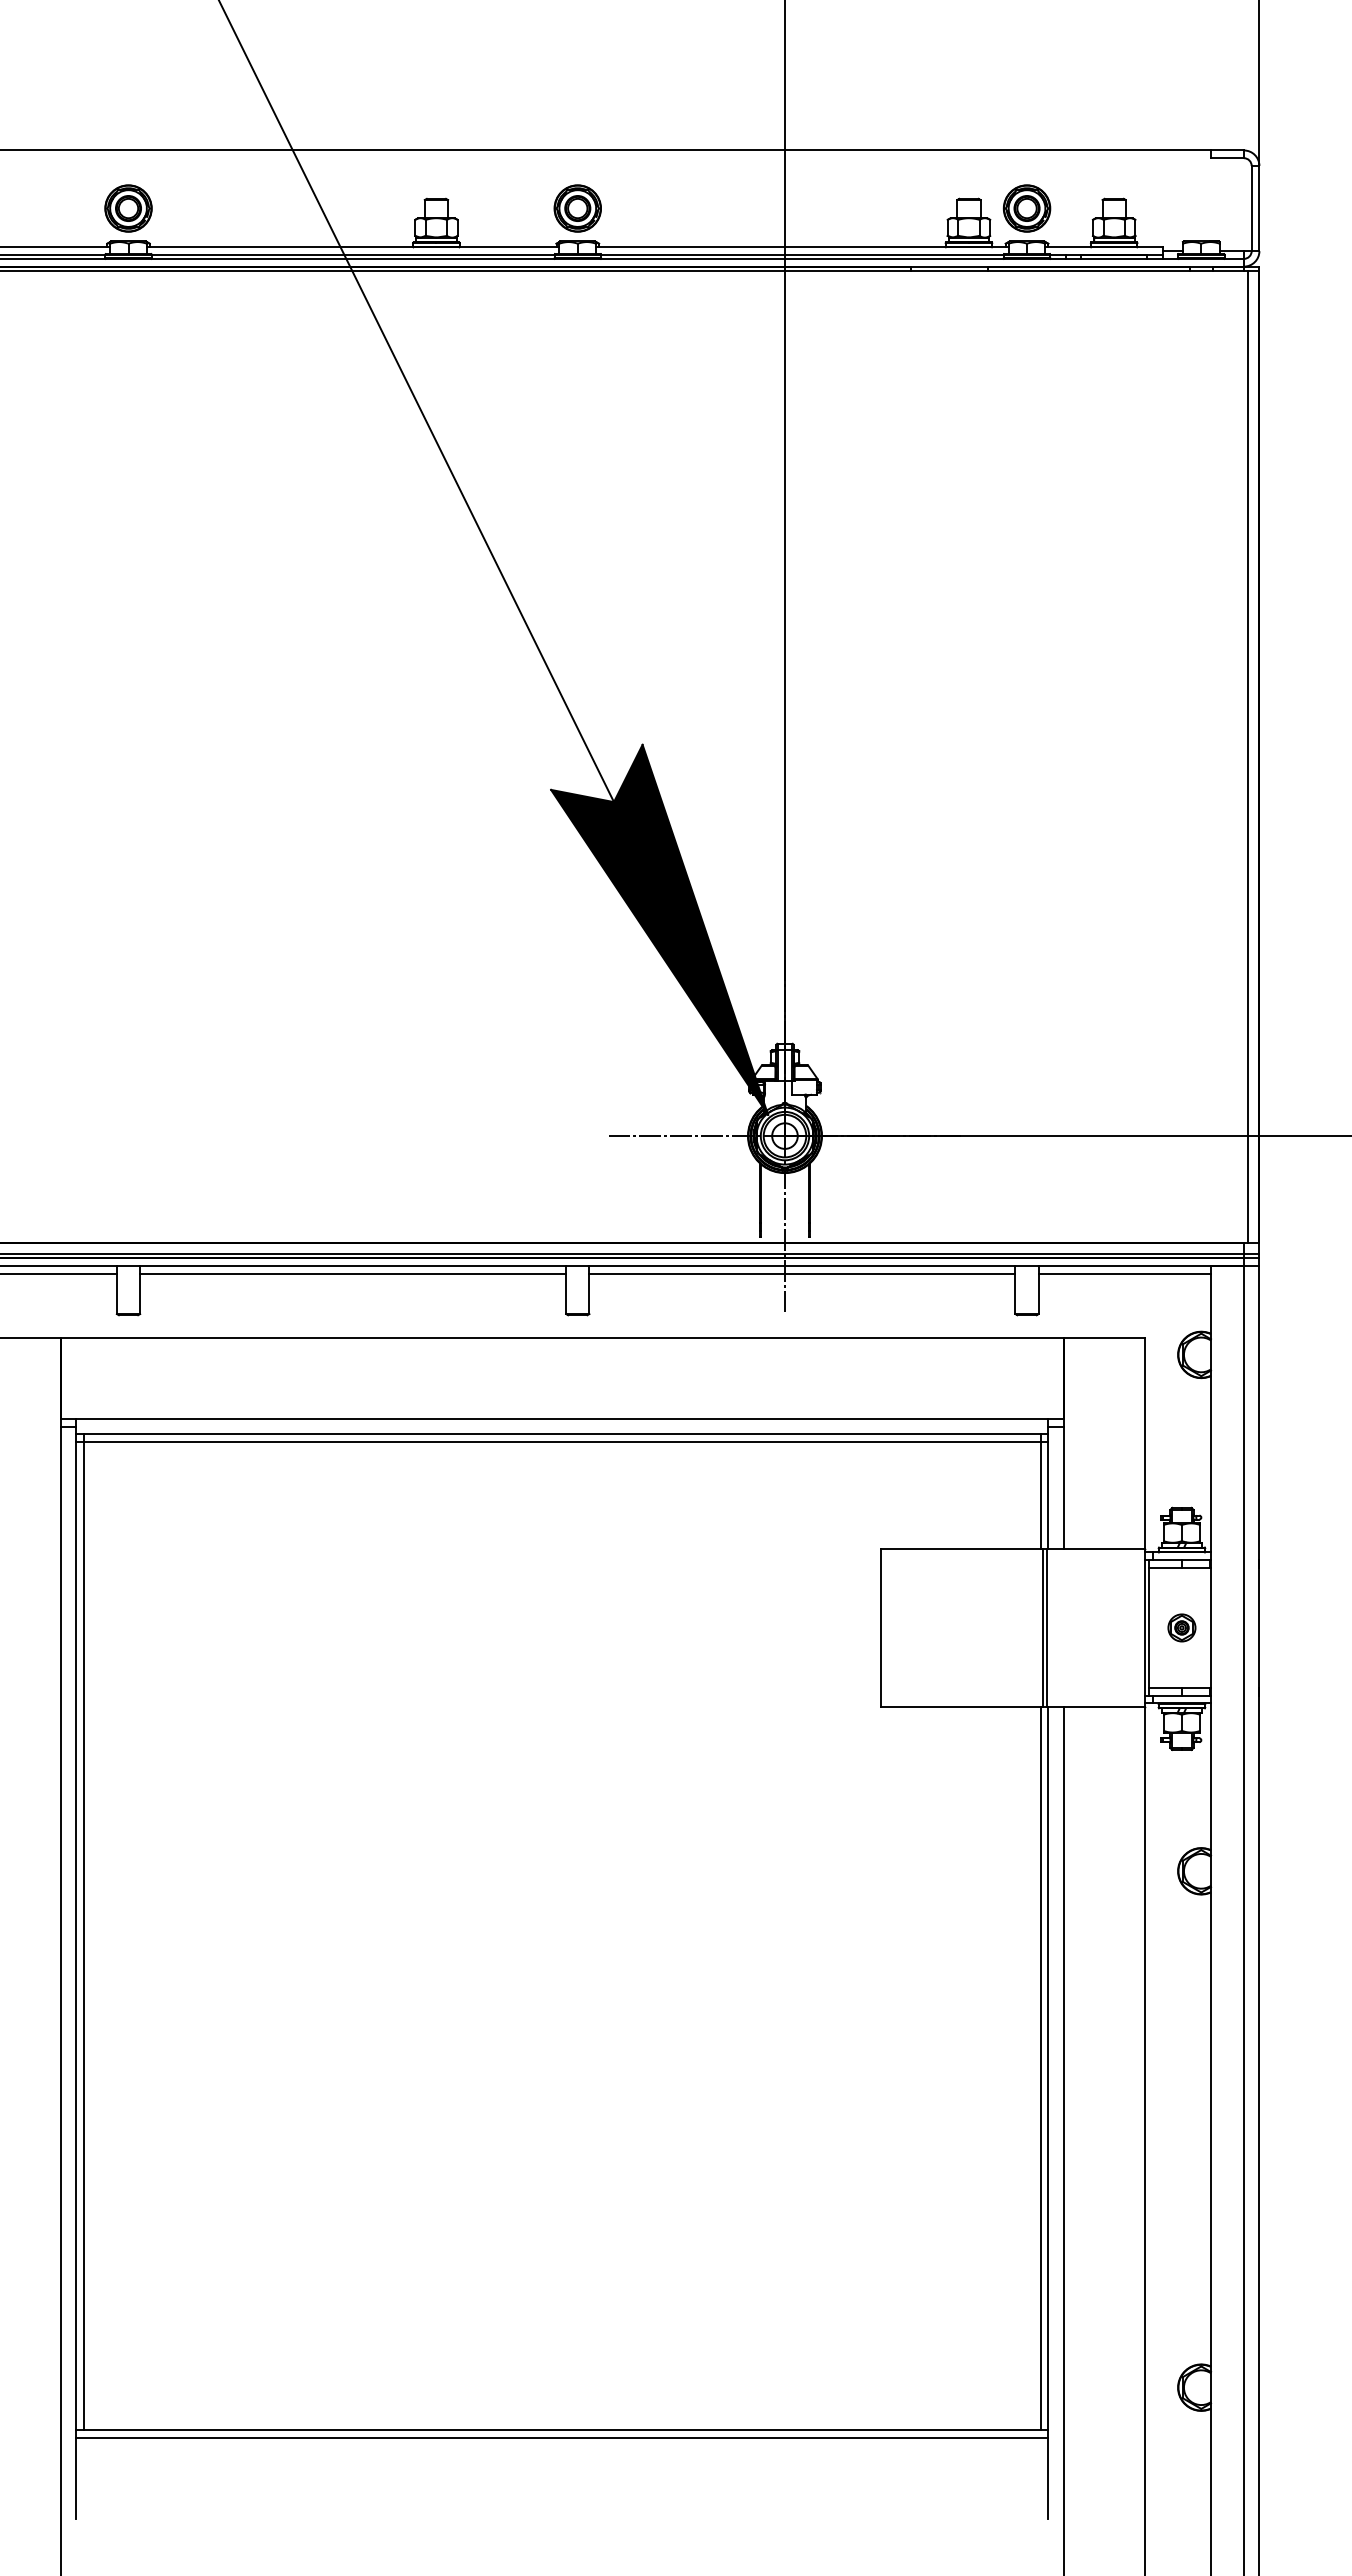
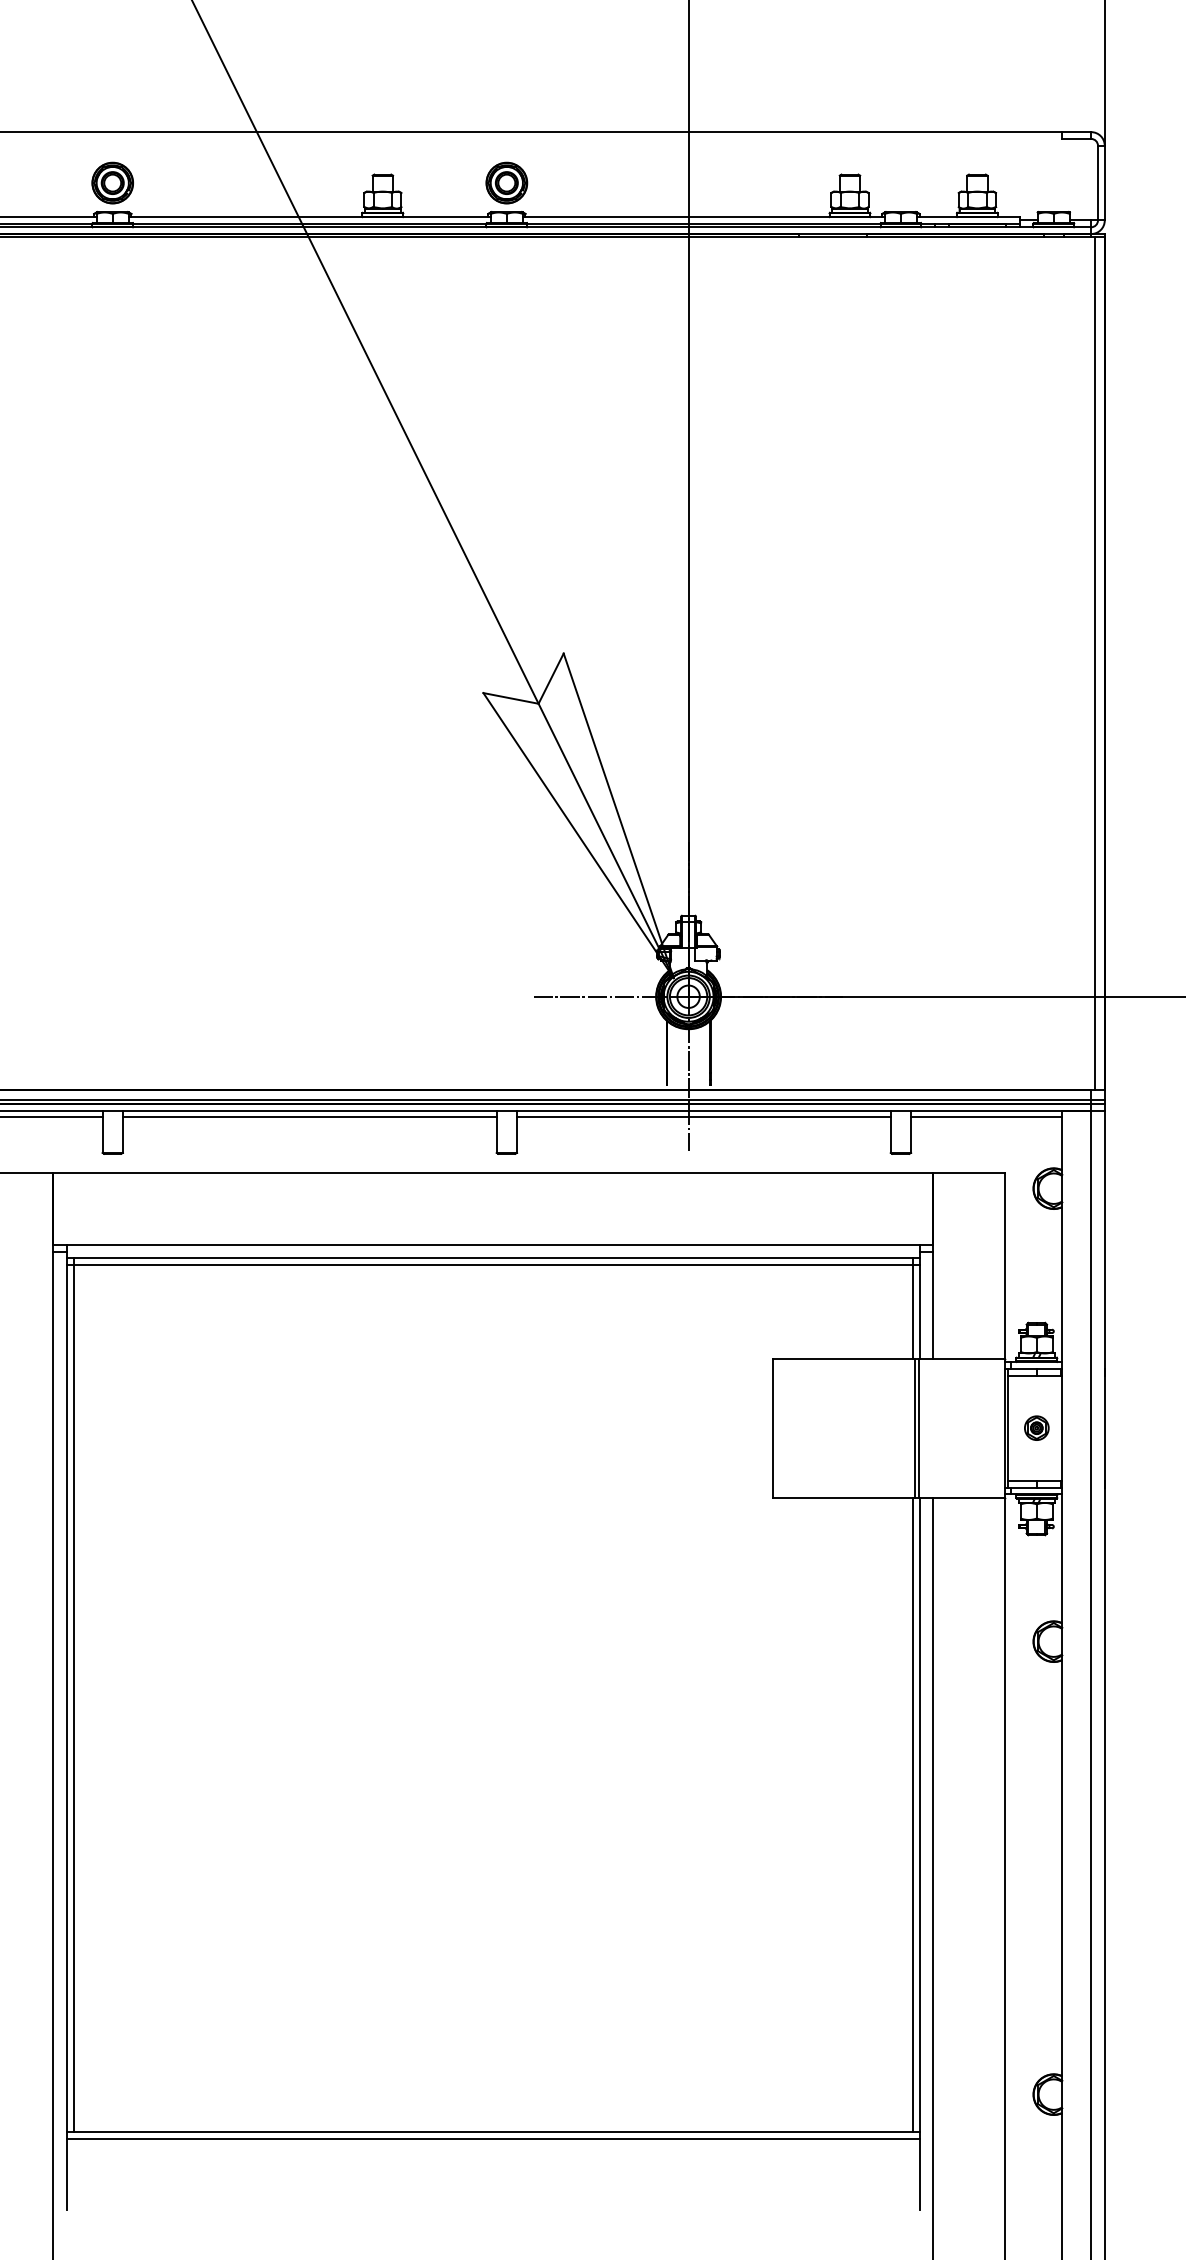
part: (1026, 208) -> (900, 183), removed
fill: (659, 929) -> (578, 815), removed

